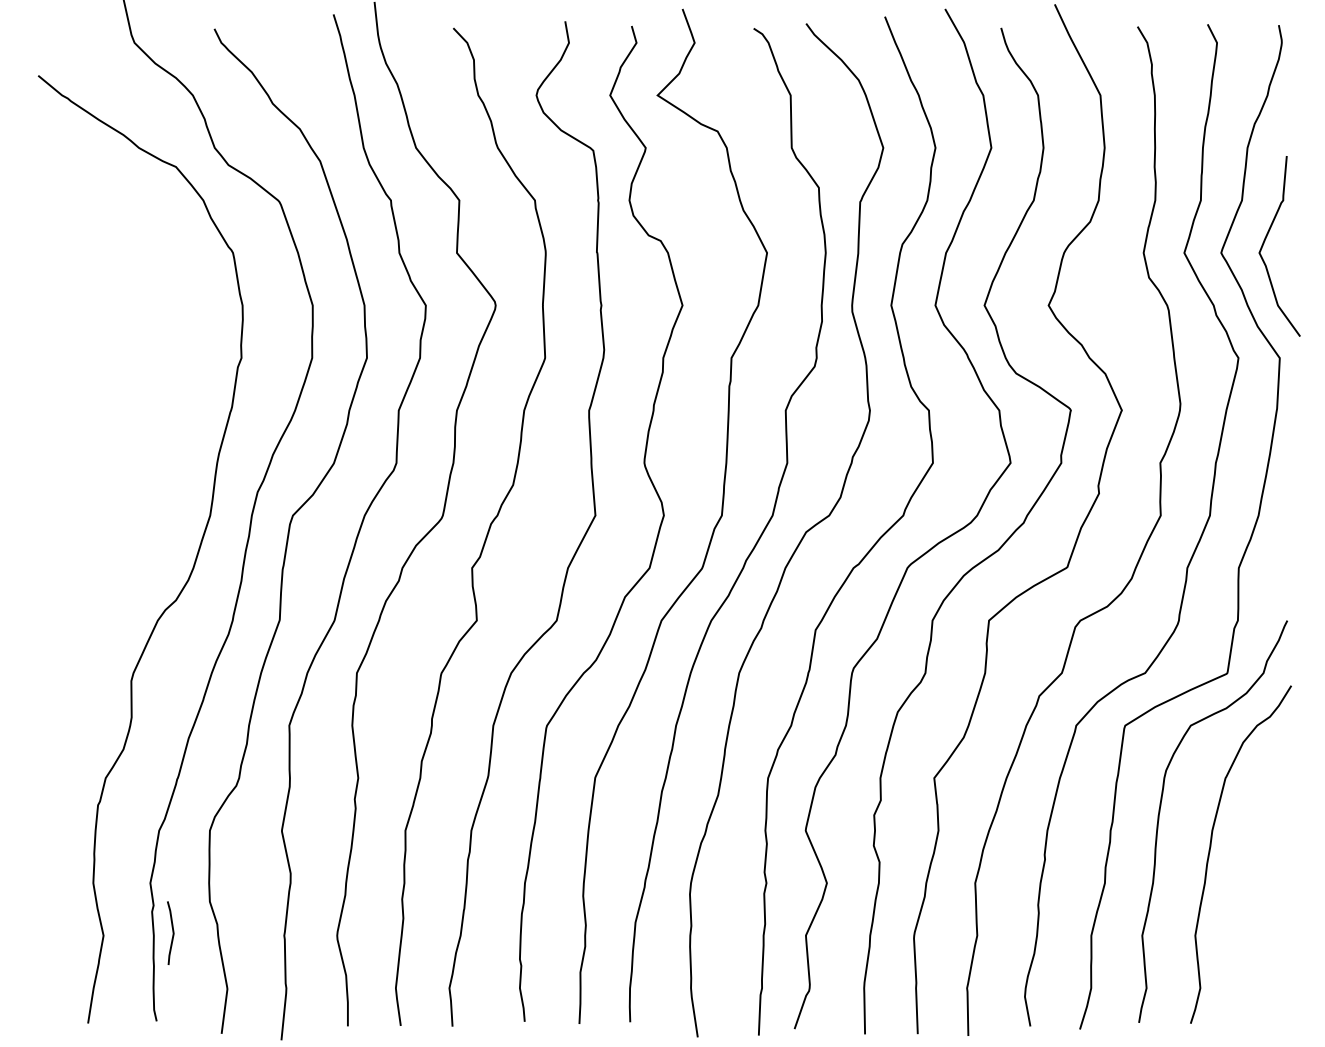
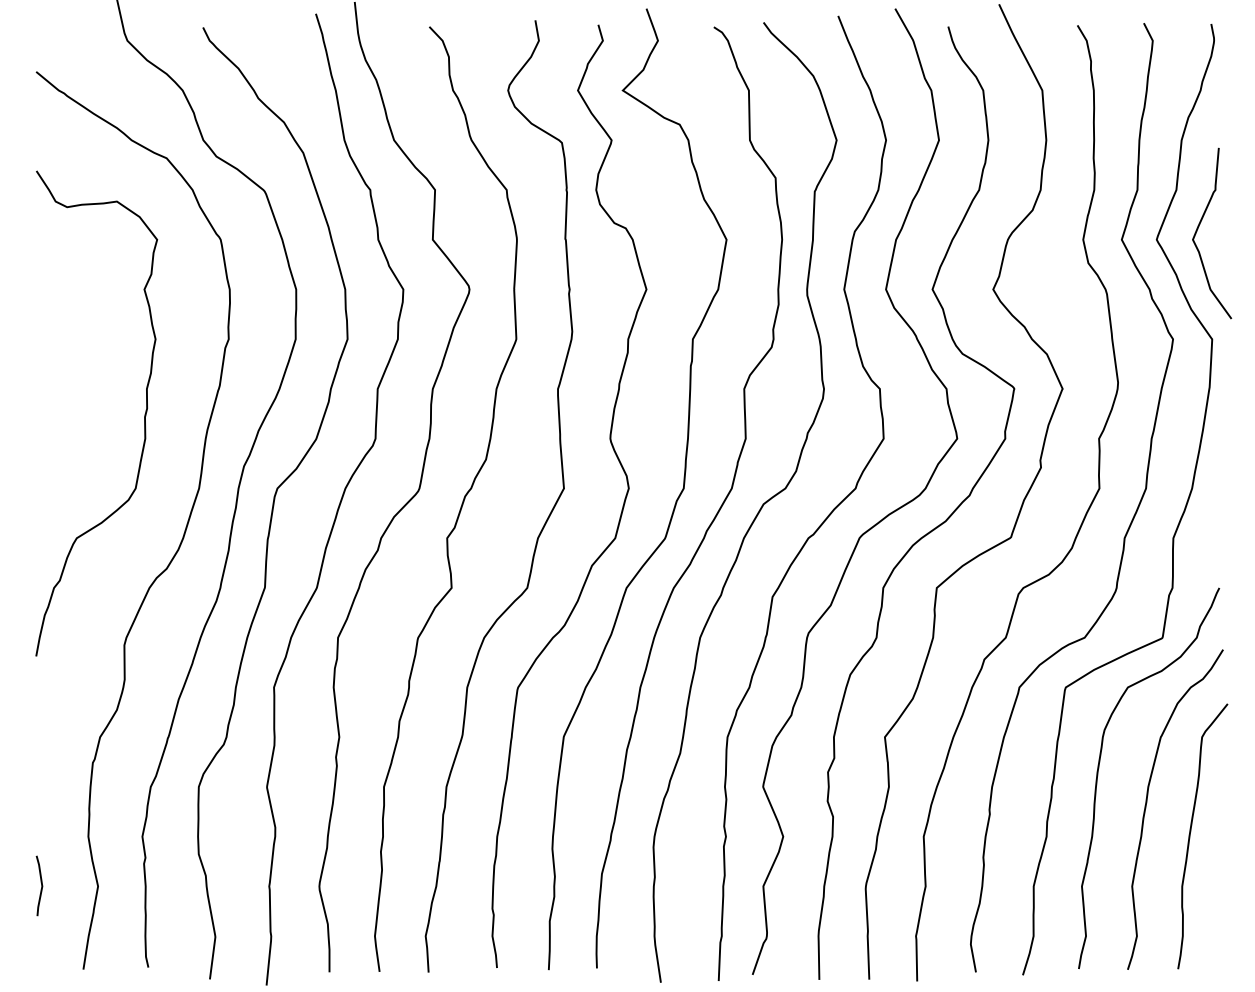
curve: (152, 437) -> (144, 414), added
curve: (1257, 880) -> (1191, 834), added
line: (172, 932) -> (41, 885), moved

